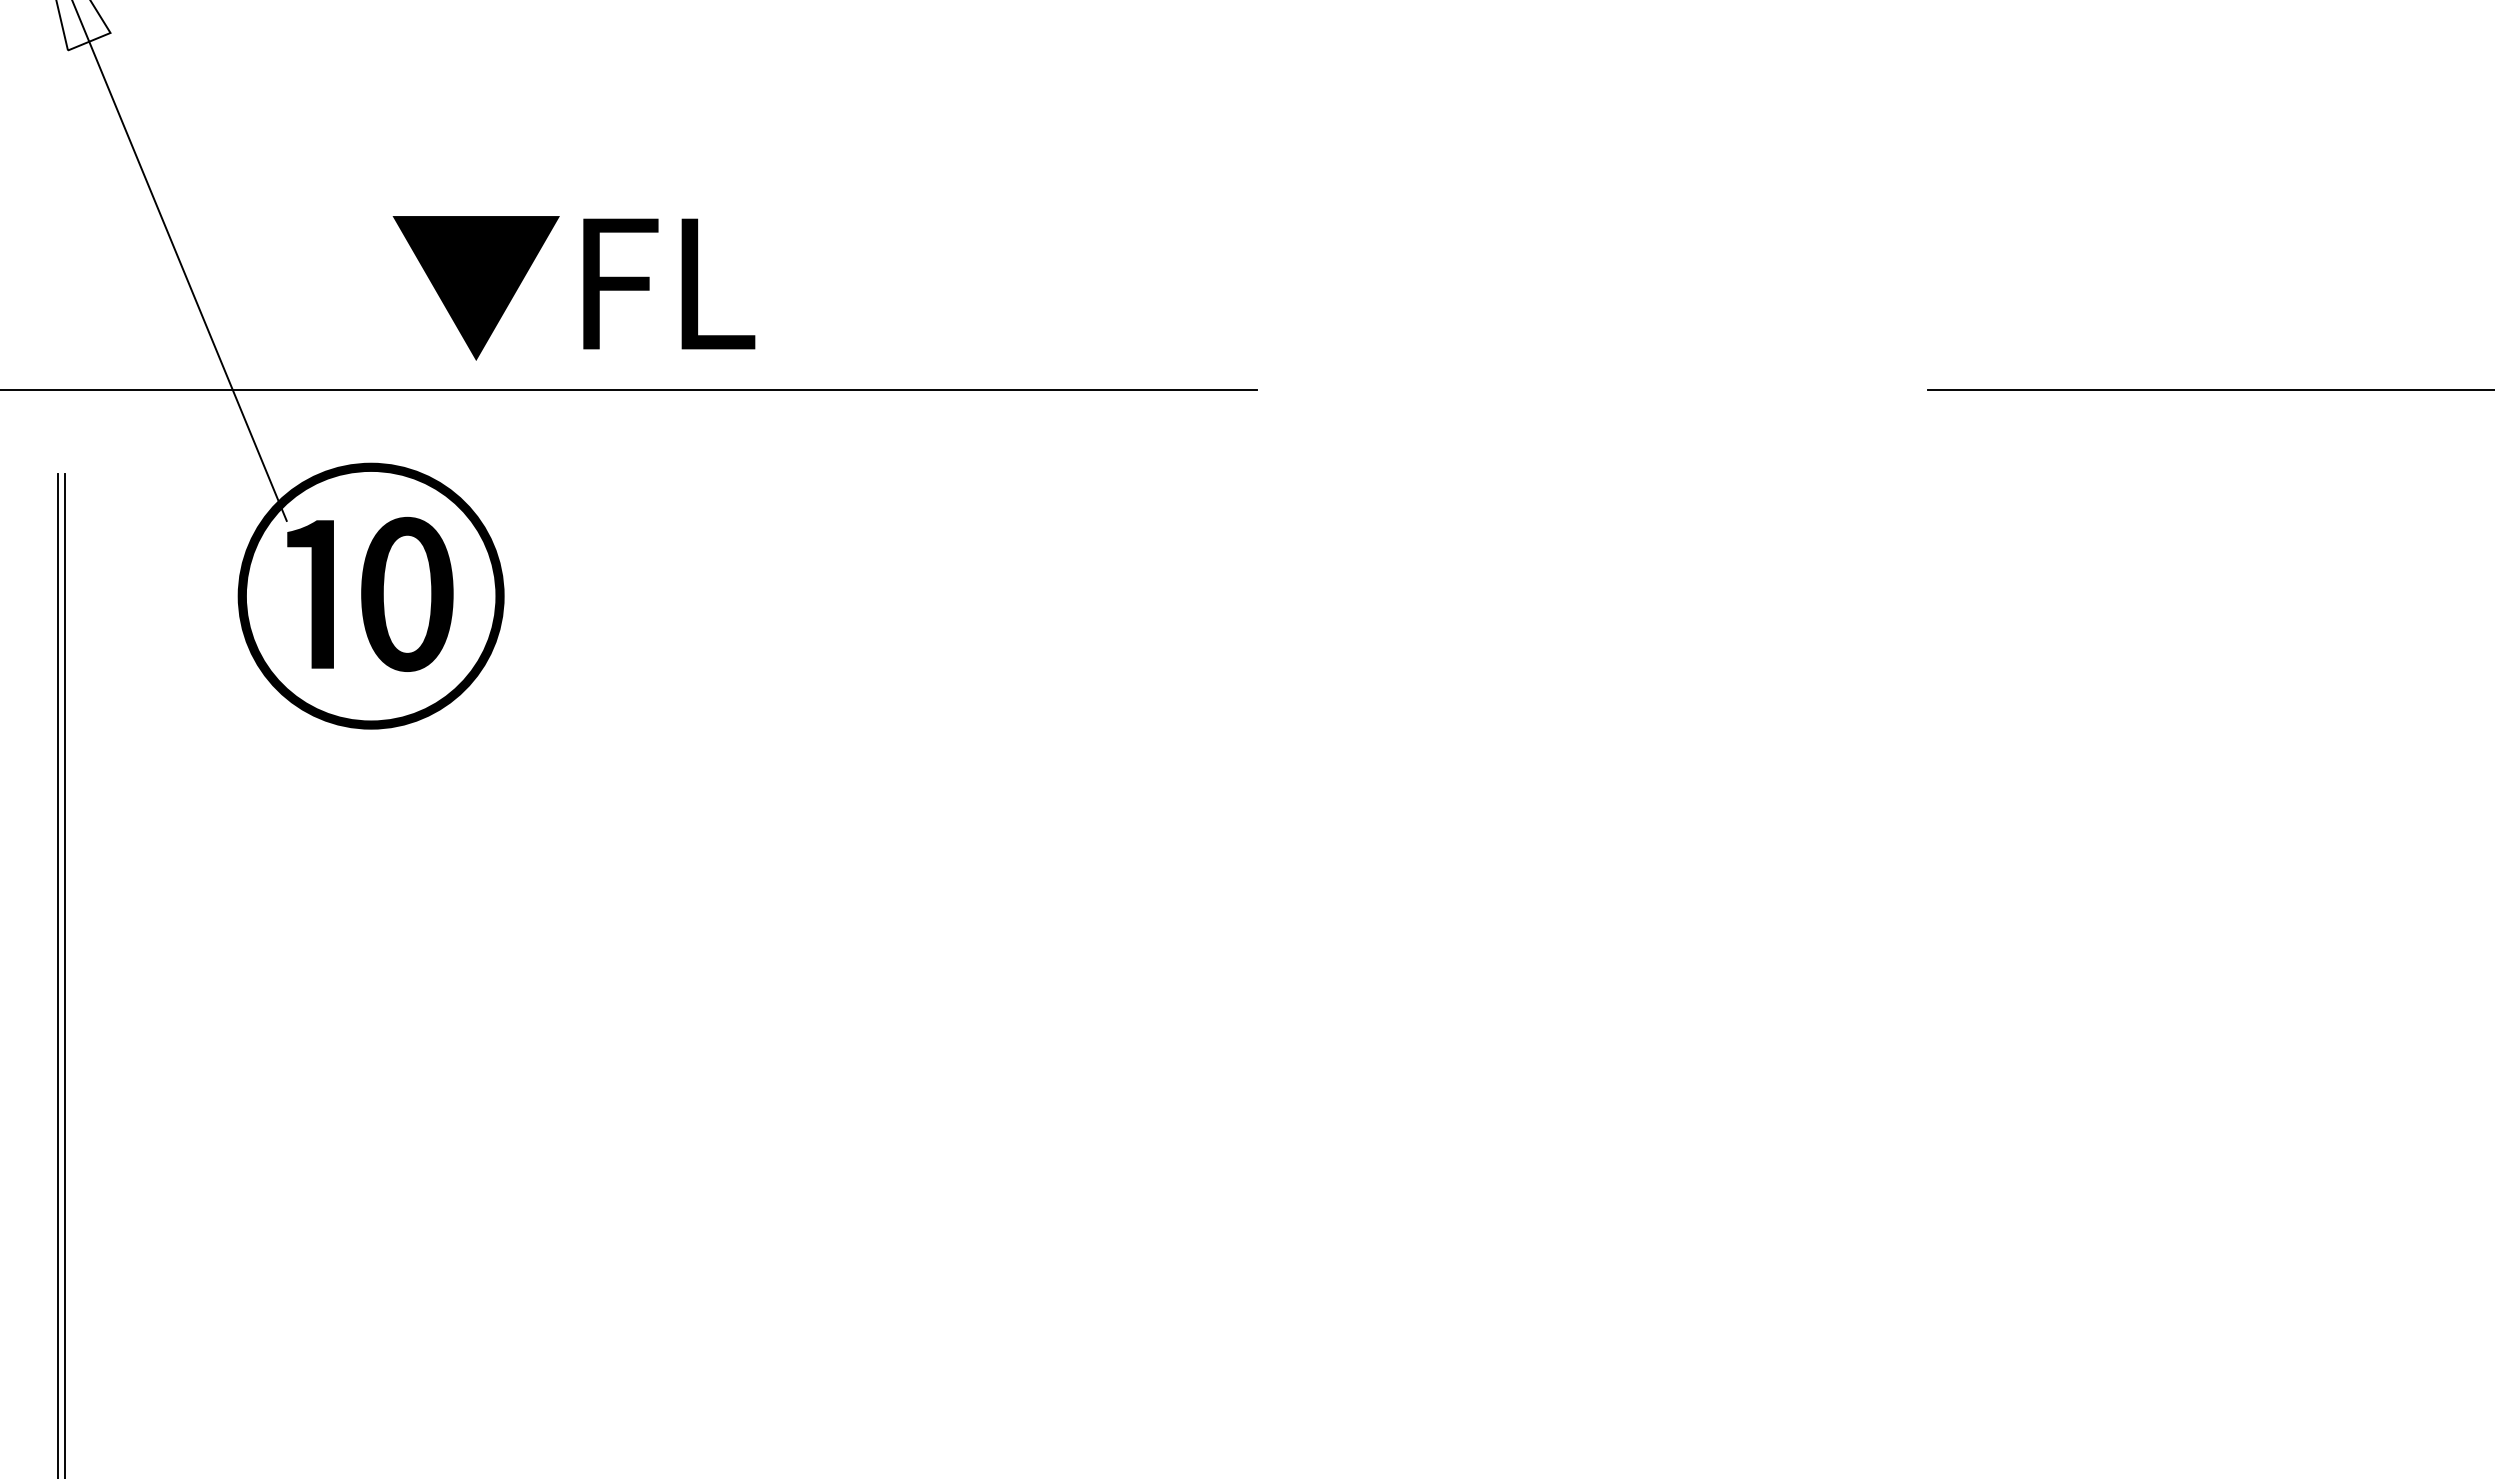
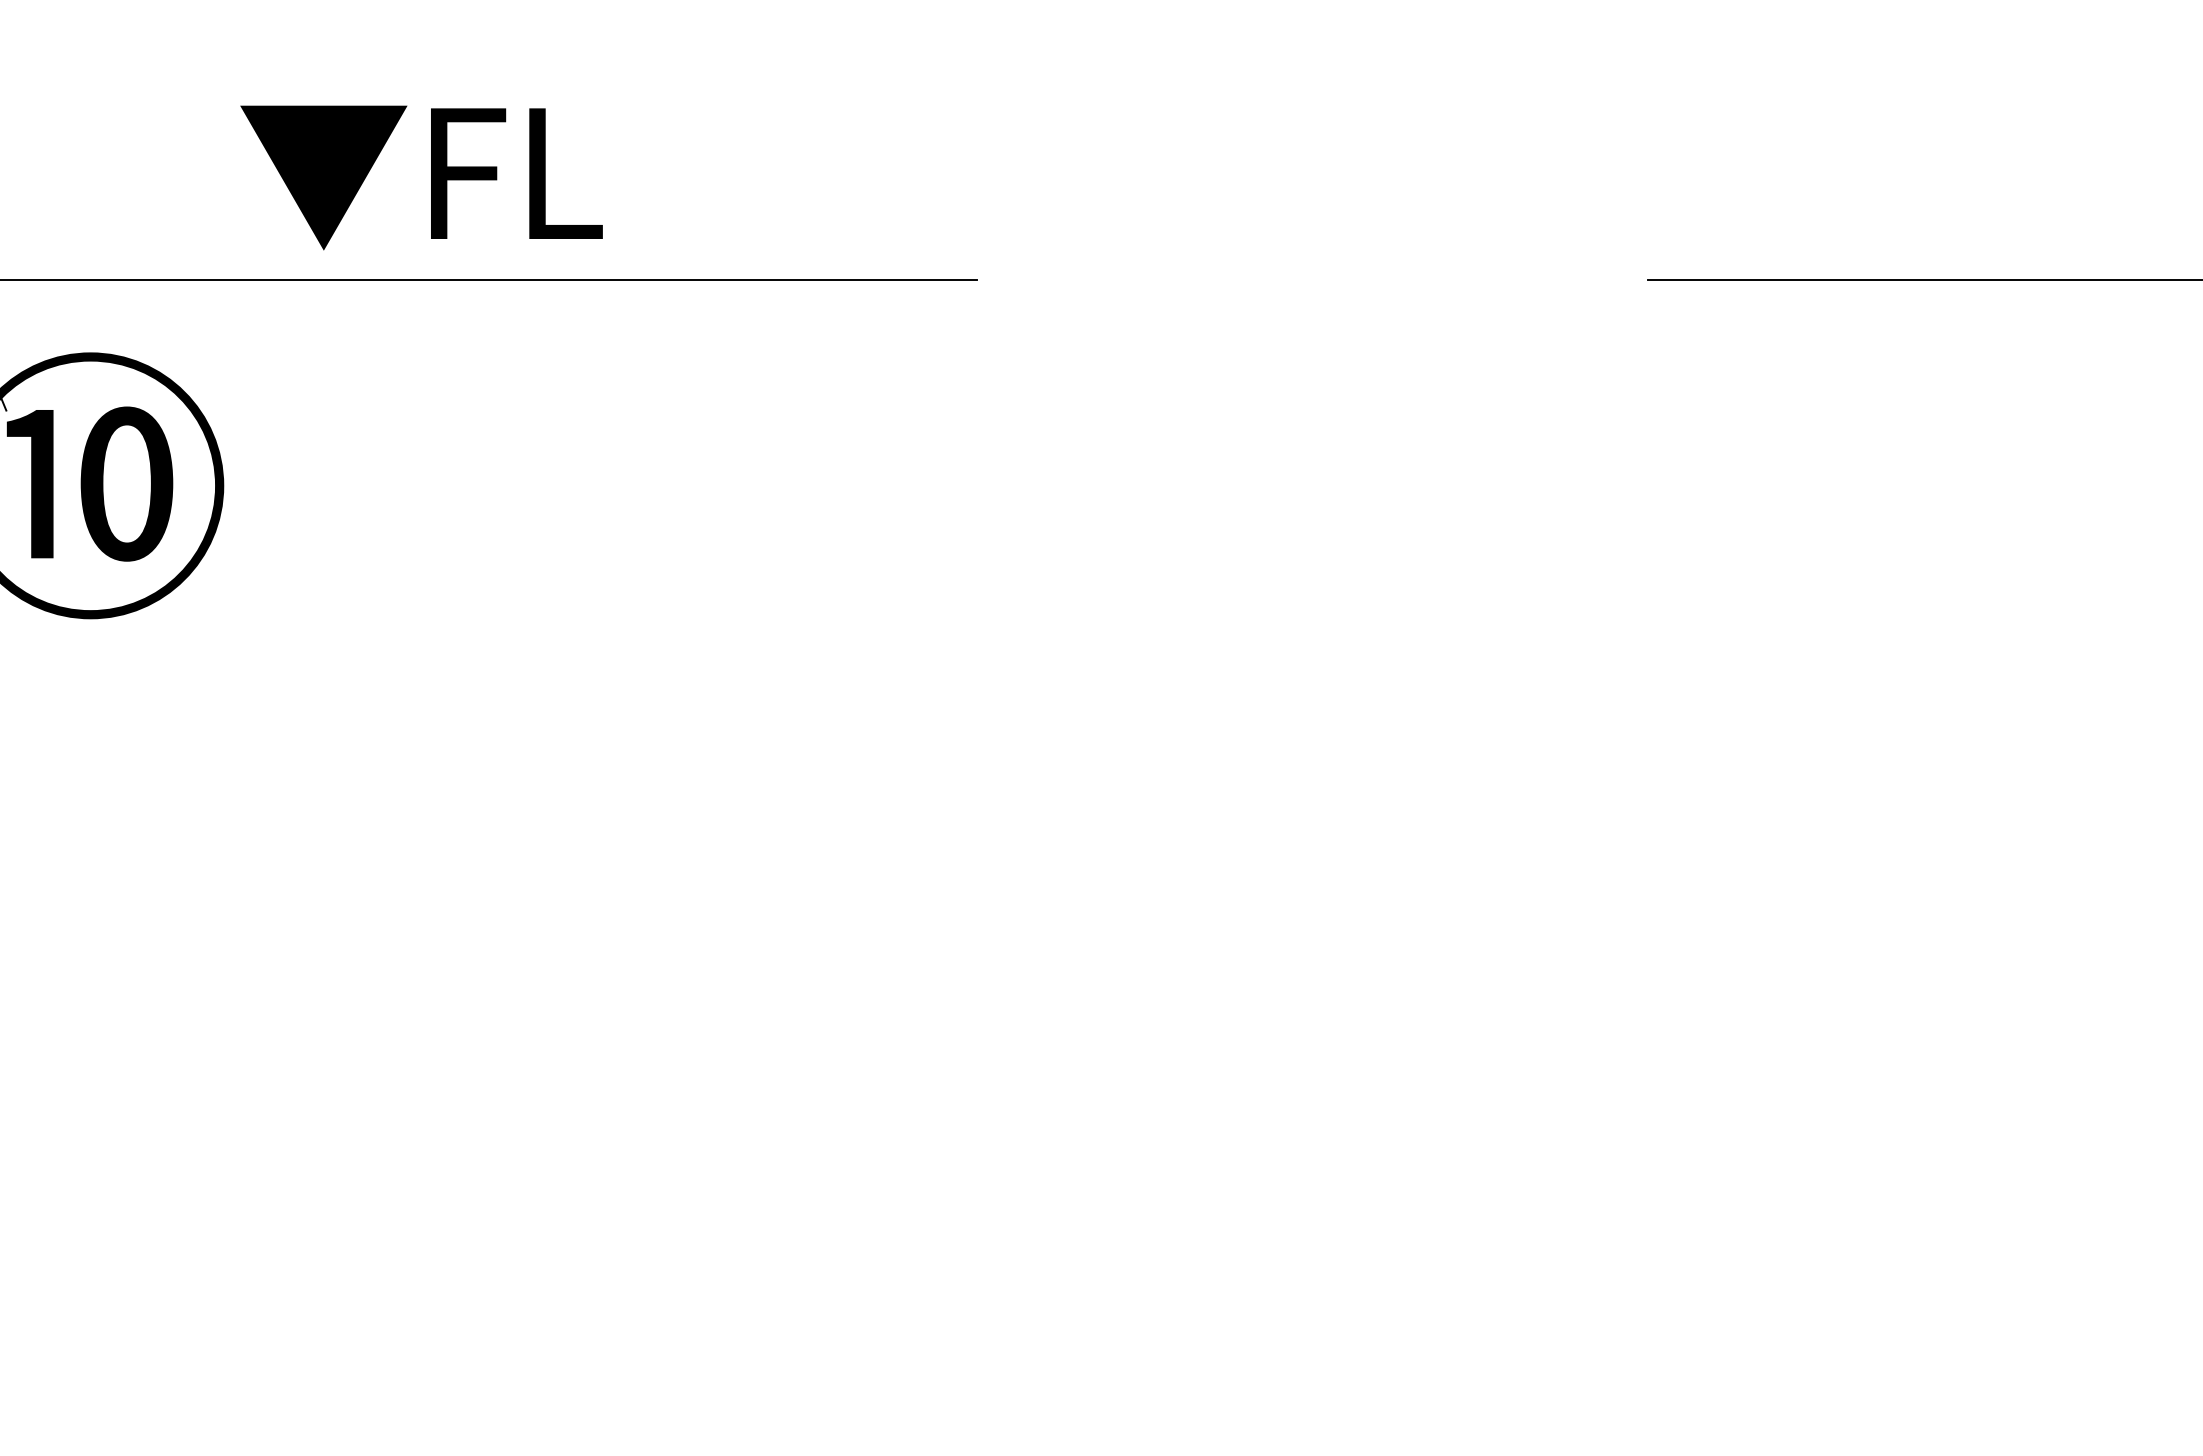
text: (573, 288) -> (421, 178), moved

